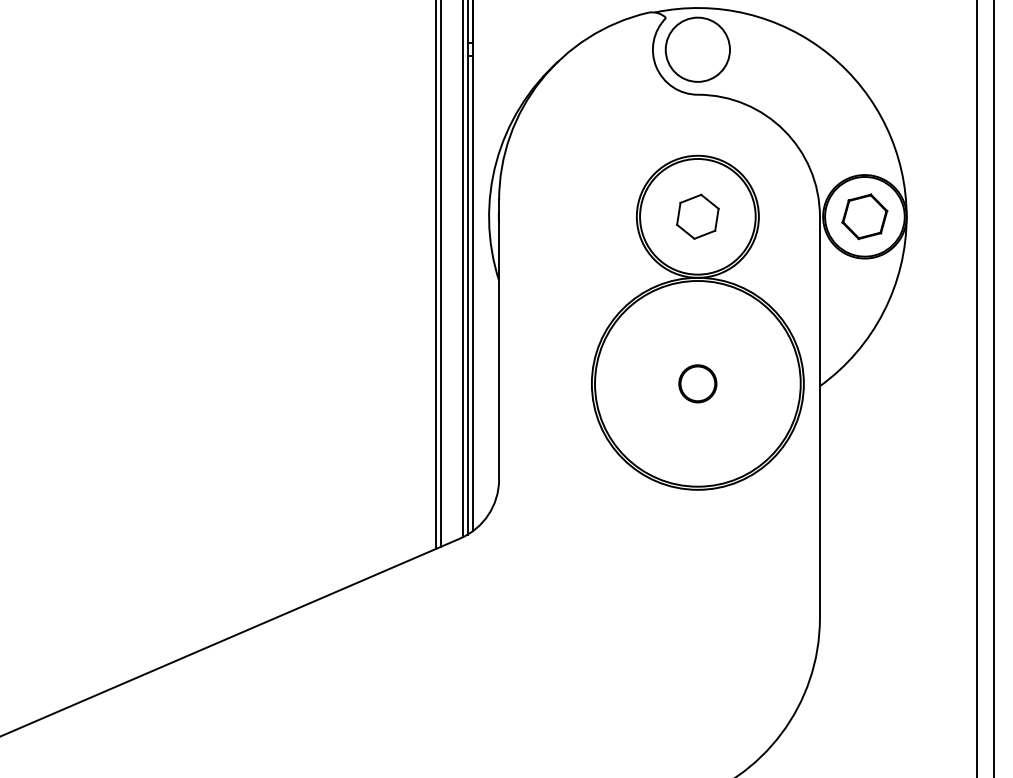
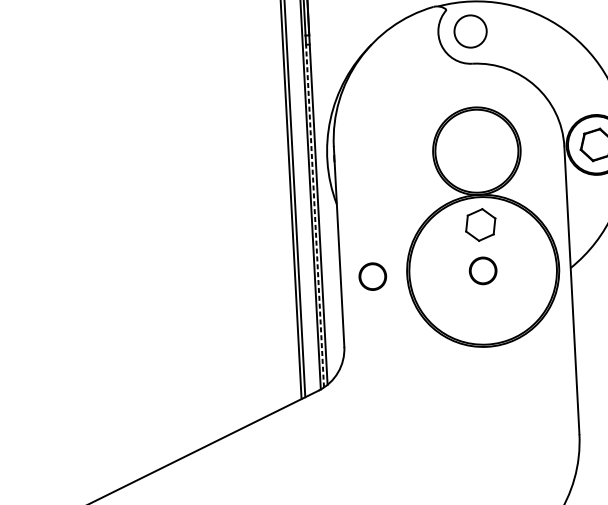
circle: (697, 49) -> (470, 31), size x0.7
part: (697, 216) -> (480, 224), moved
line: (467, 294) -> (314, 215), solid -> dashed
circle: (543, 383) -> (372, 276), added

